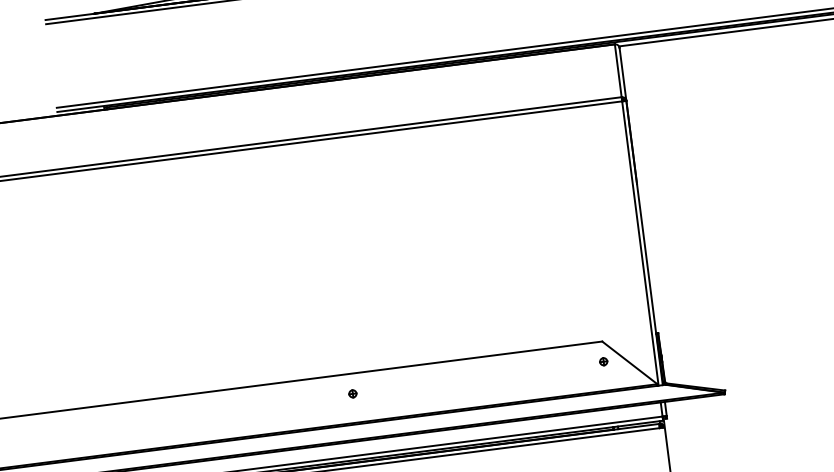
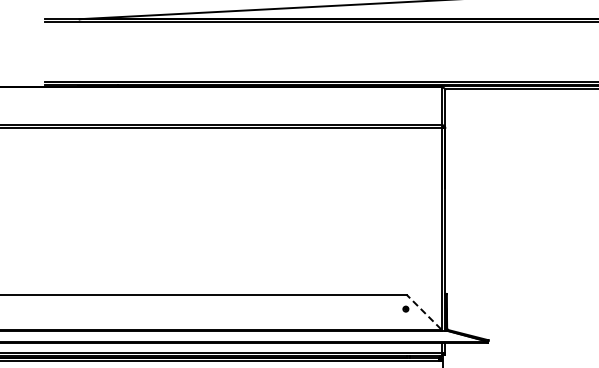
line: (628, 361) -> (423, 311), solid -> dashed
part: (352, 393) -> (226, 308), removed

